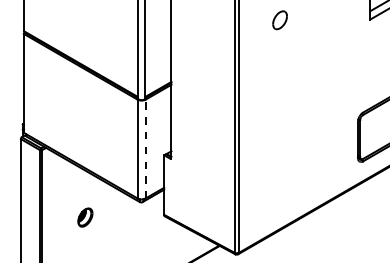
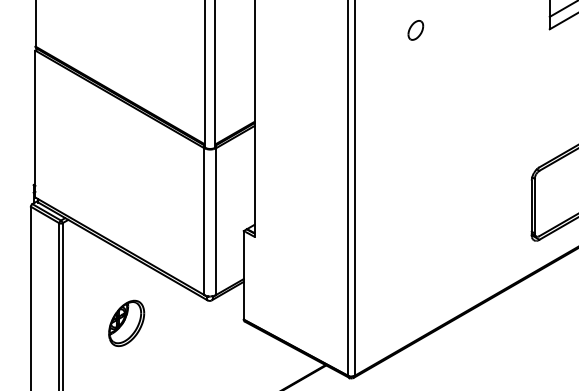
part: (279, 20) -> (415, 30), size x0.71
line: (145, 148) -> (215, 220), dashed -> solid
part: (85, 217) -> (126, 323), size x1.67

